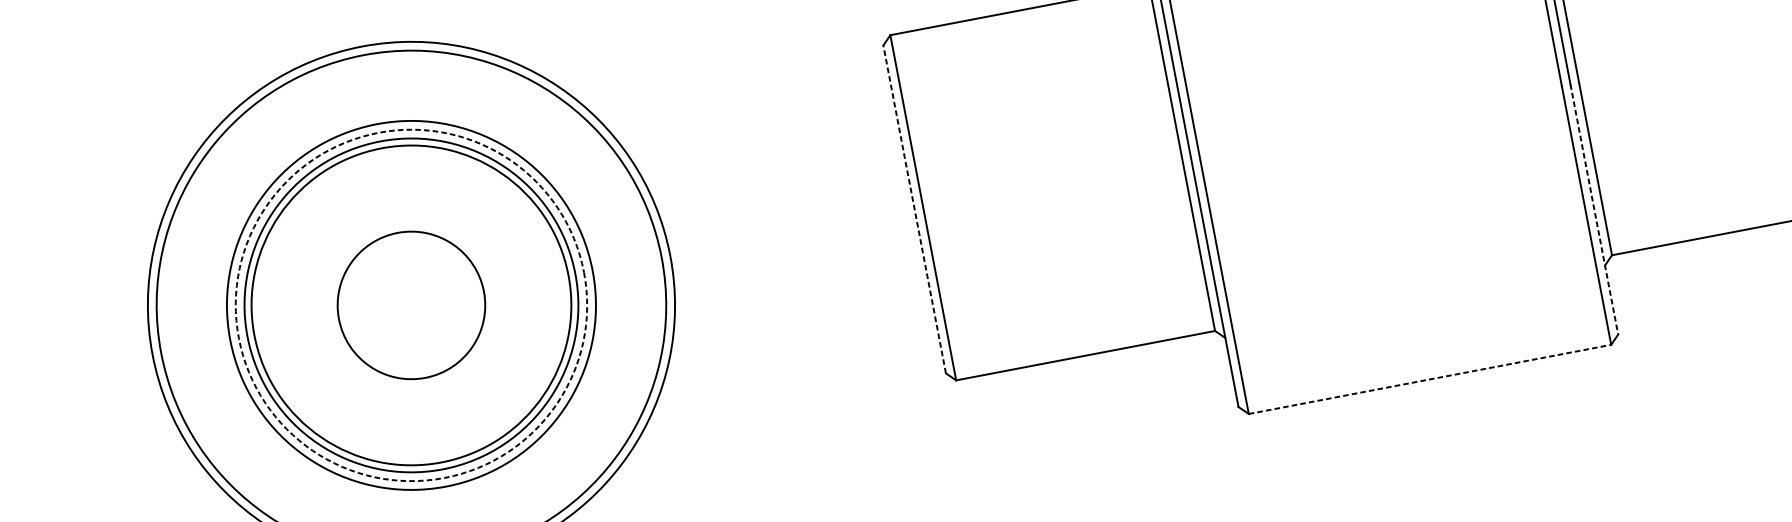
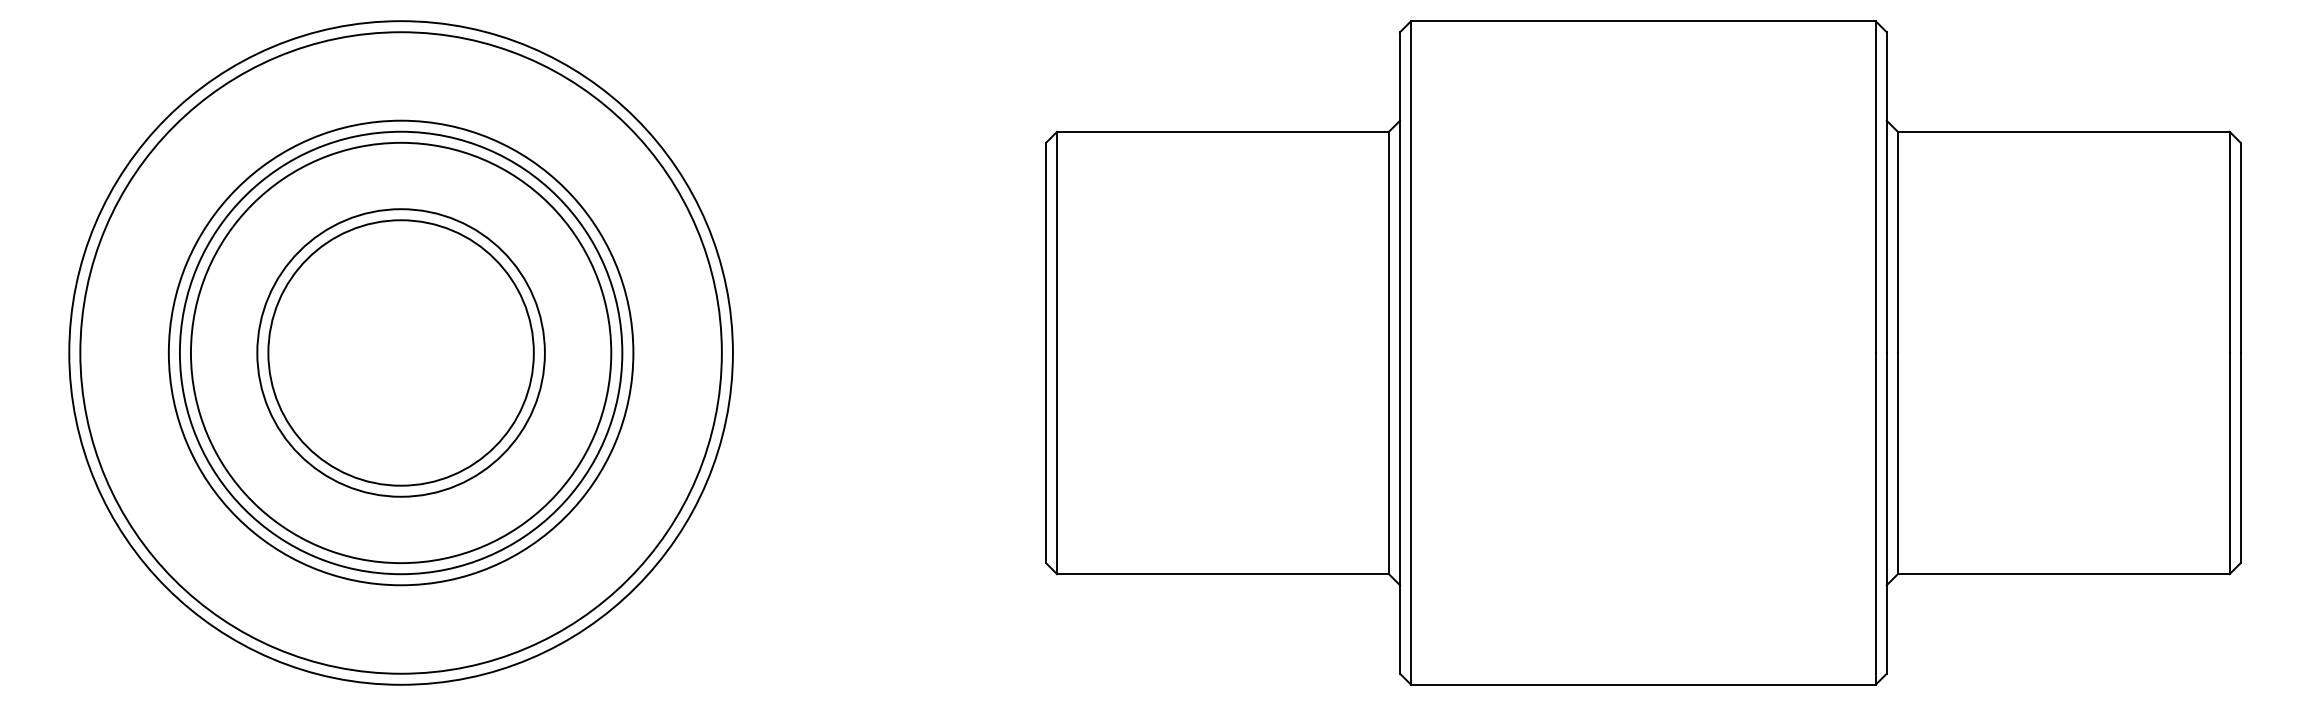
line: (914, 209) -> (1046, 352), dashed -> solid
line: (1594, 209) -> (1886, 513), dashed -> solid
circle: (410, 305) -> (400, 352), dashed -> solid
circle: (410, 305) -> (400, 352), size x0.71
circle: (410, 305) -> (400, 352), size x1.43
line: (1430, 379) -> (1643, 684), dashed -> solid

